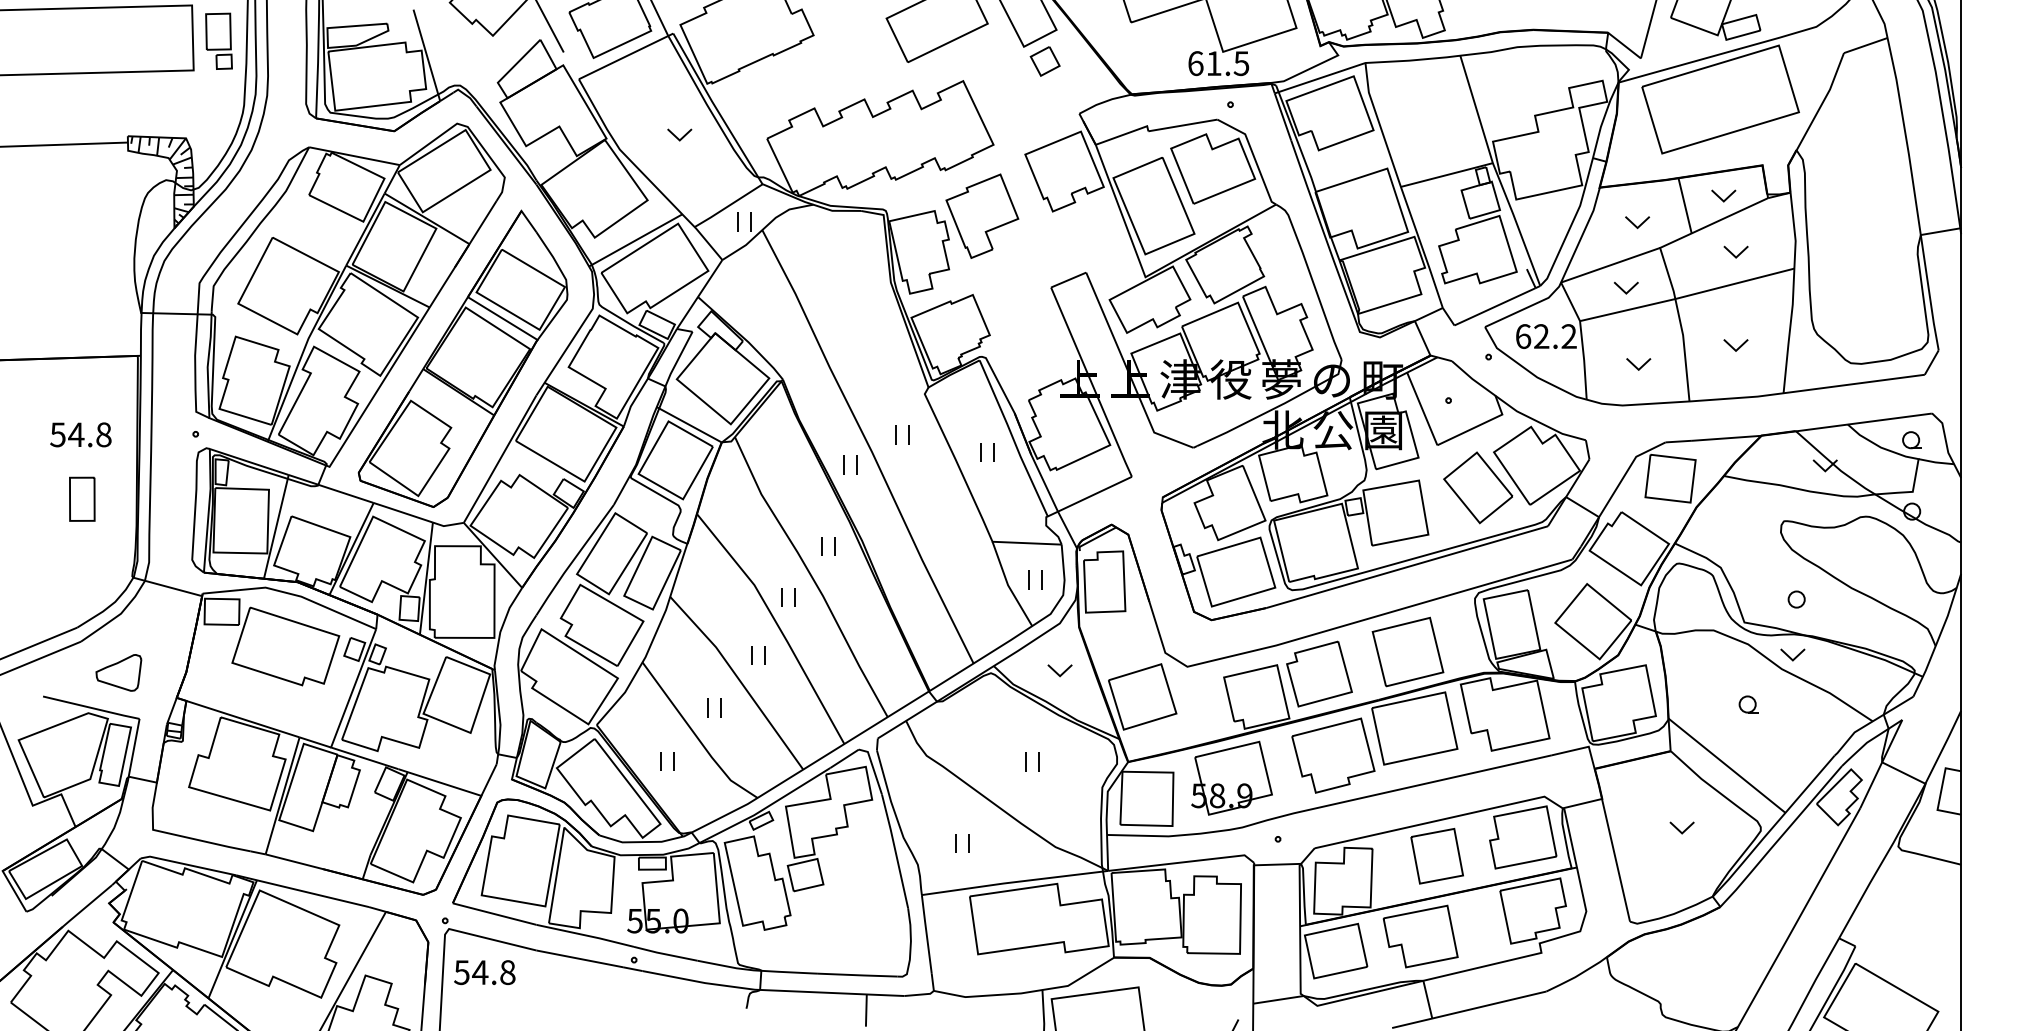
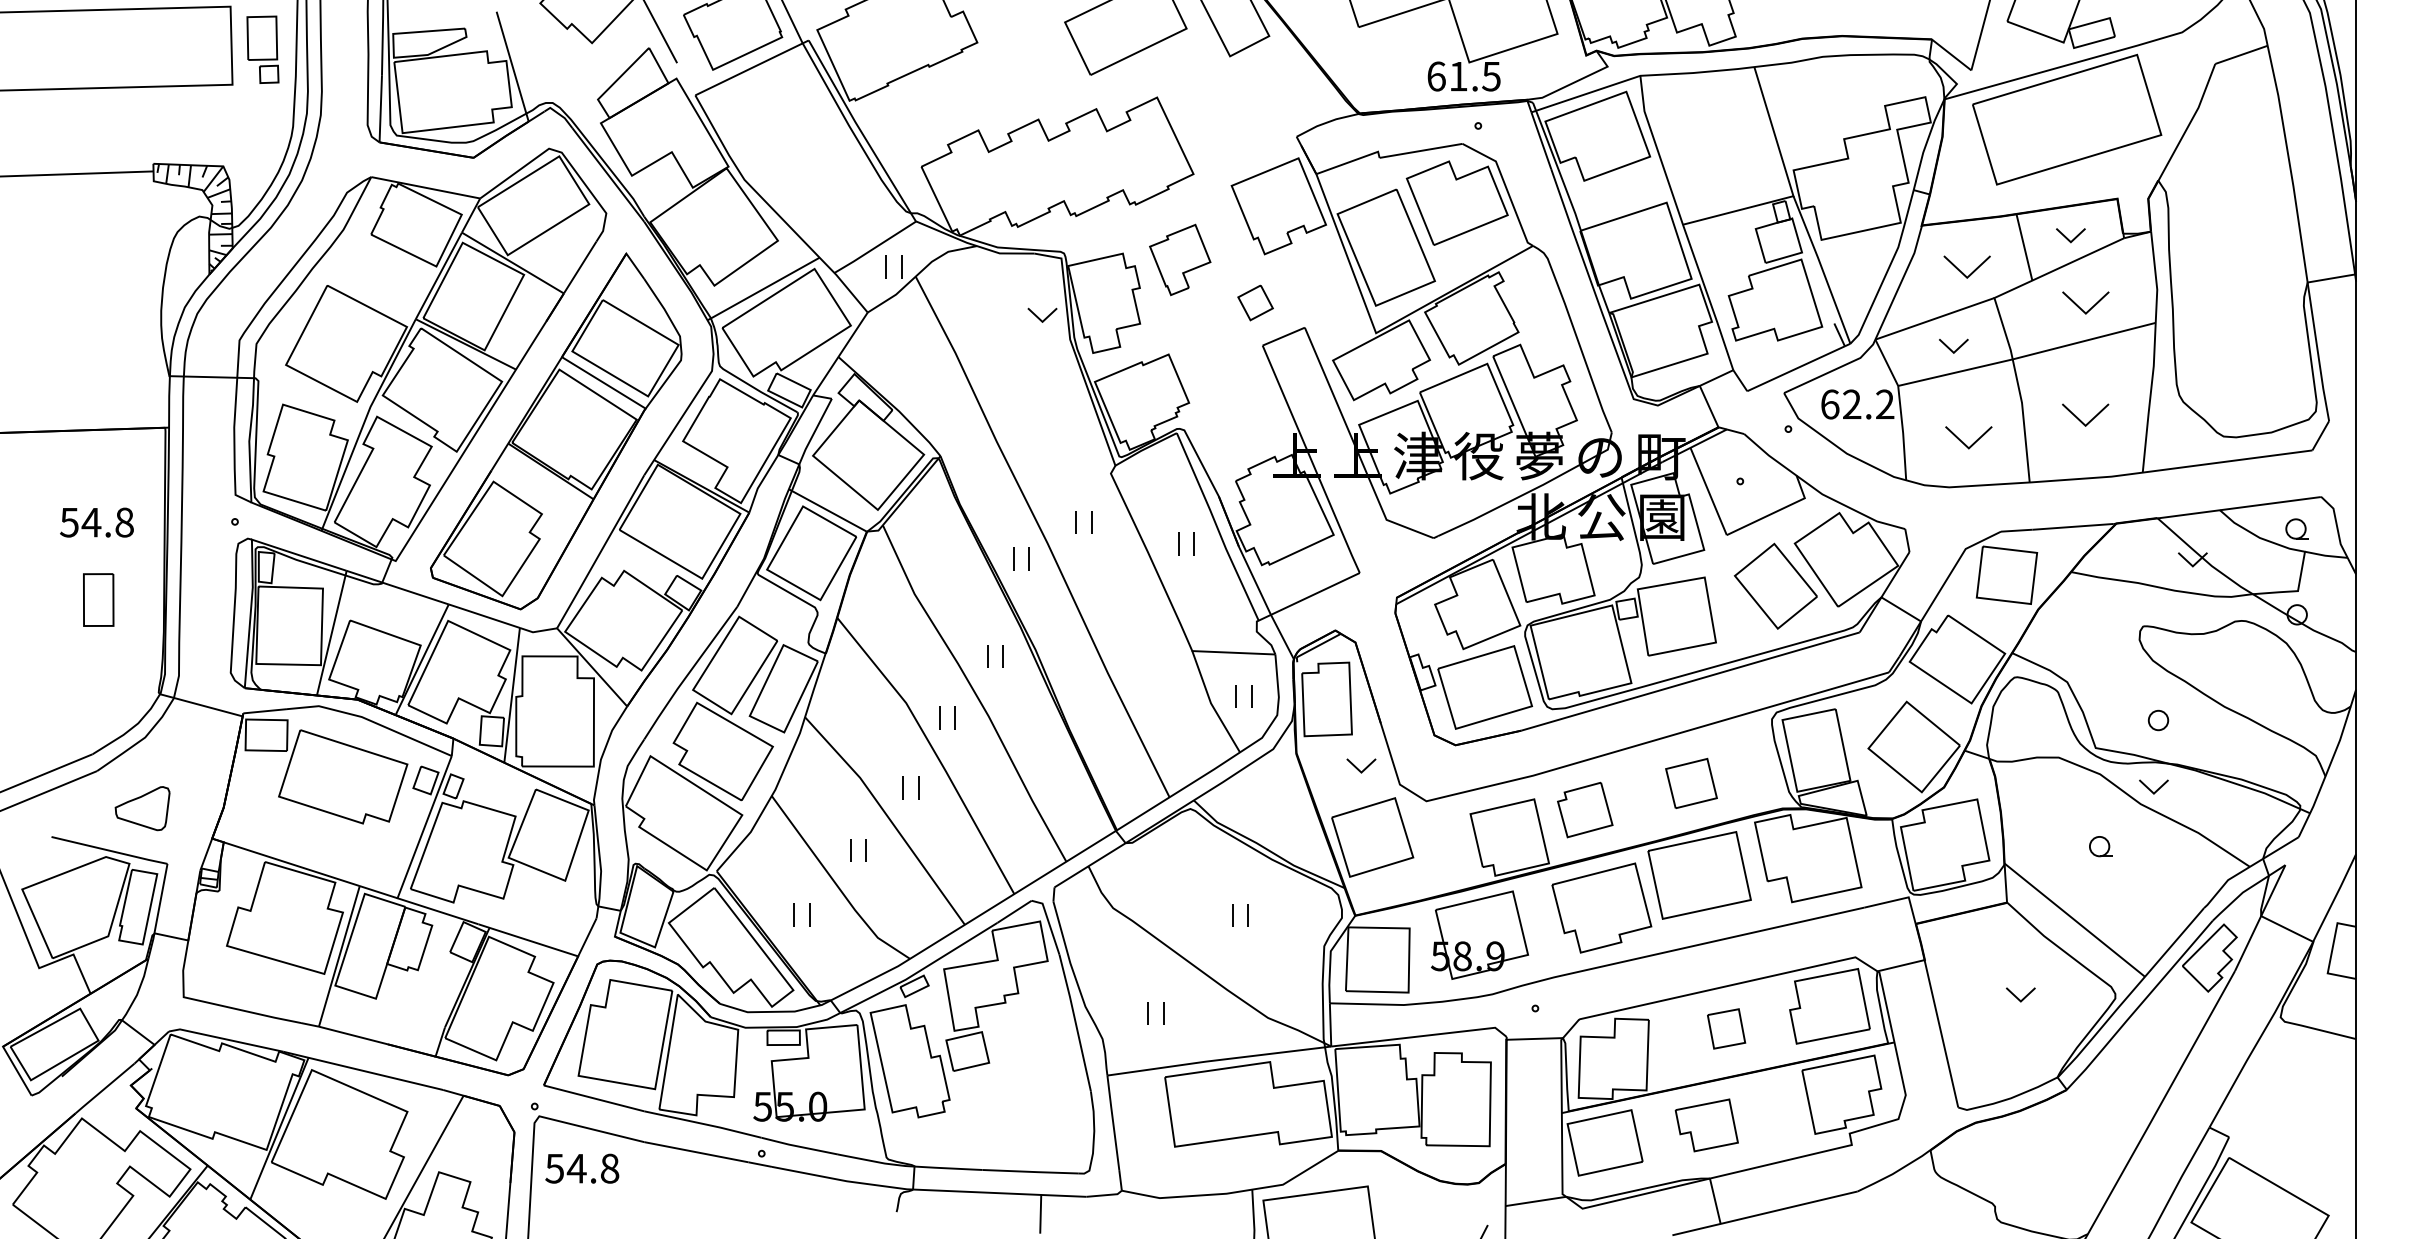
part: (1045, 61) -> (1255, 302), moved
part: (679, 134) -> (1042, 314), moved
part: (982, 215) -> (1180, 259), size x0.7
part: (1637, 222) -> (1967, 267), size x1.6
part: (1735, 251) -> (2085, 302), size x1.6
part: (1735, 344) -> (2085, 414), size x1.6
part: (1638, 364) -> (1968, 437), size x1.6
part: (1408, 651) -> (1691, 783), size x0.6
part: (1060, 670) -> (1361, 765), moved
part: (1319, 673) -> (1585, 809), size x0.7
part: (1437, 855) -> (1726, 1028), size x0.6
part: (1420, 936) -> (1706, 1125), size x0.7

